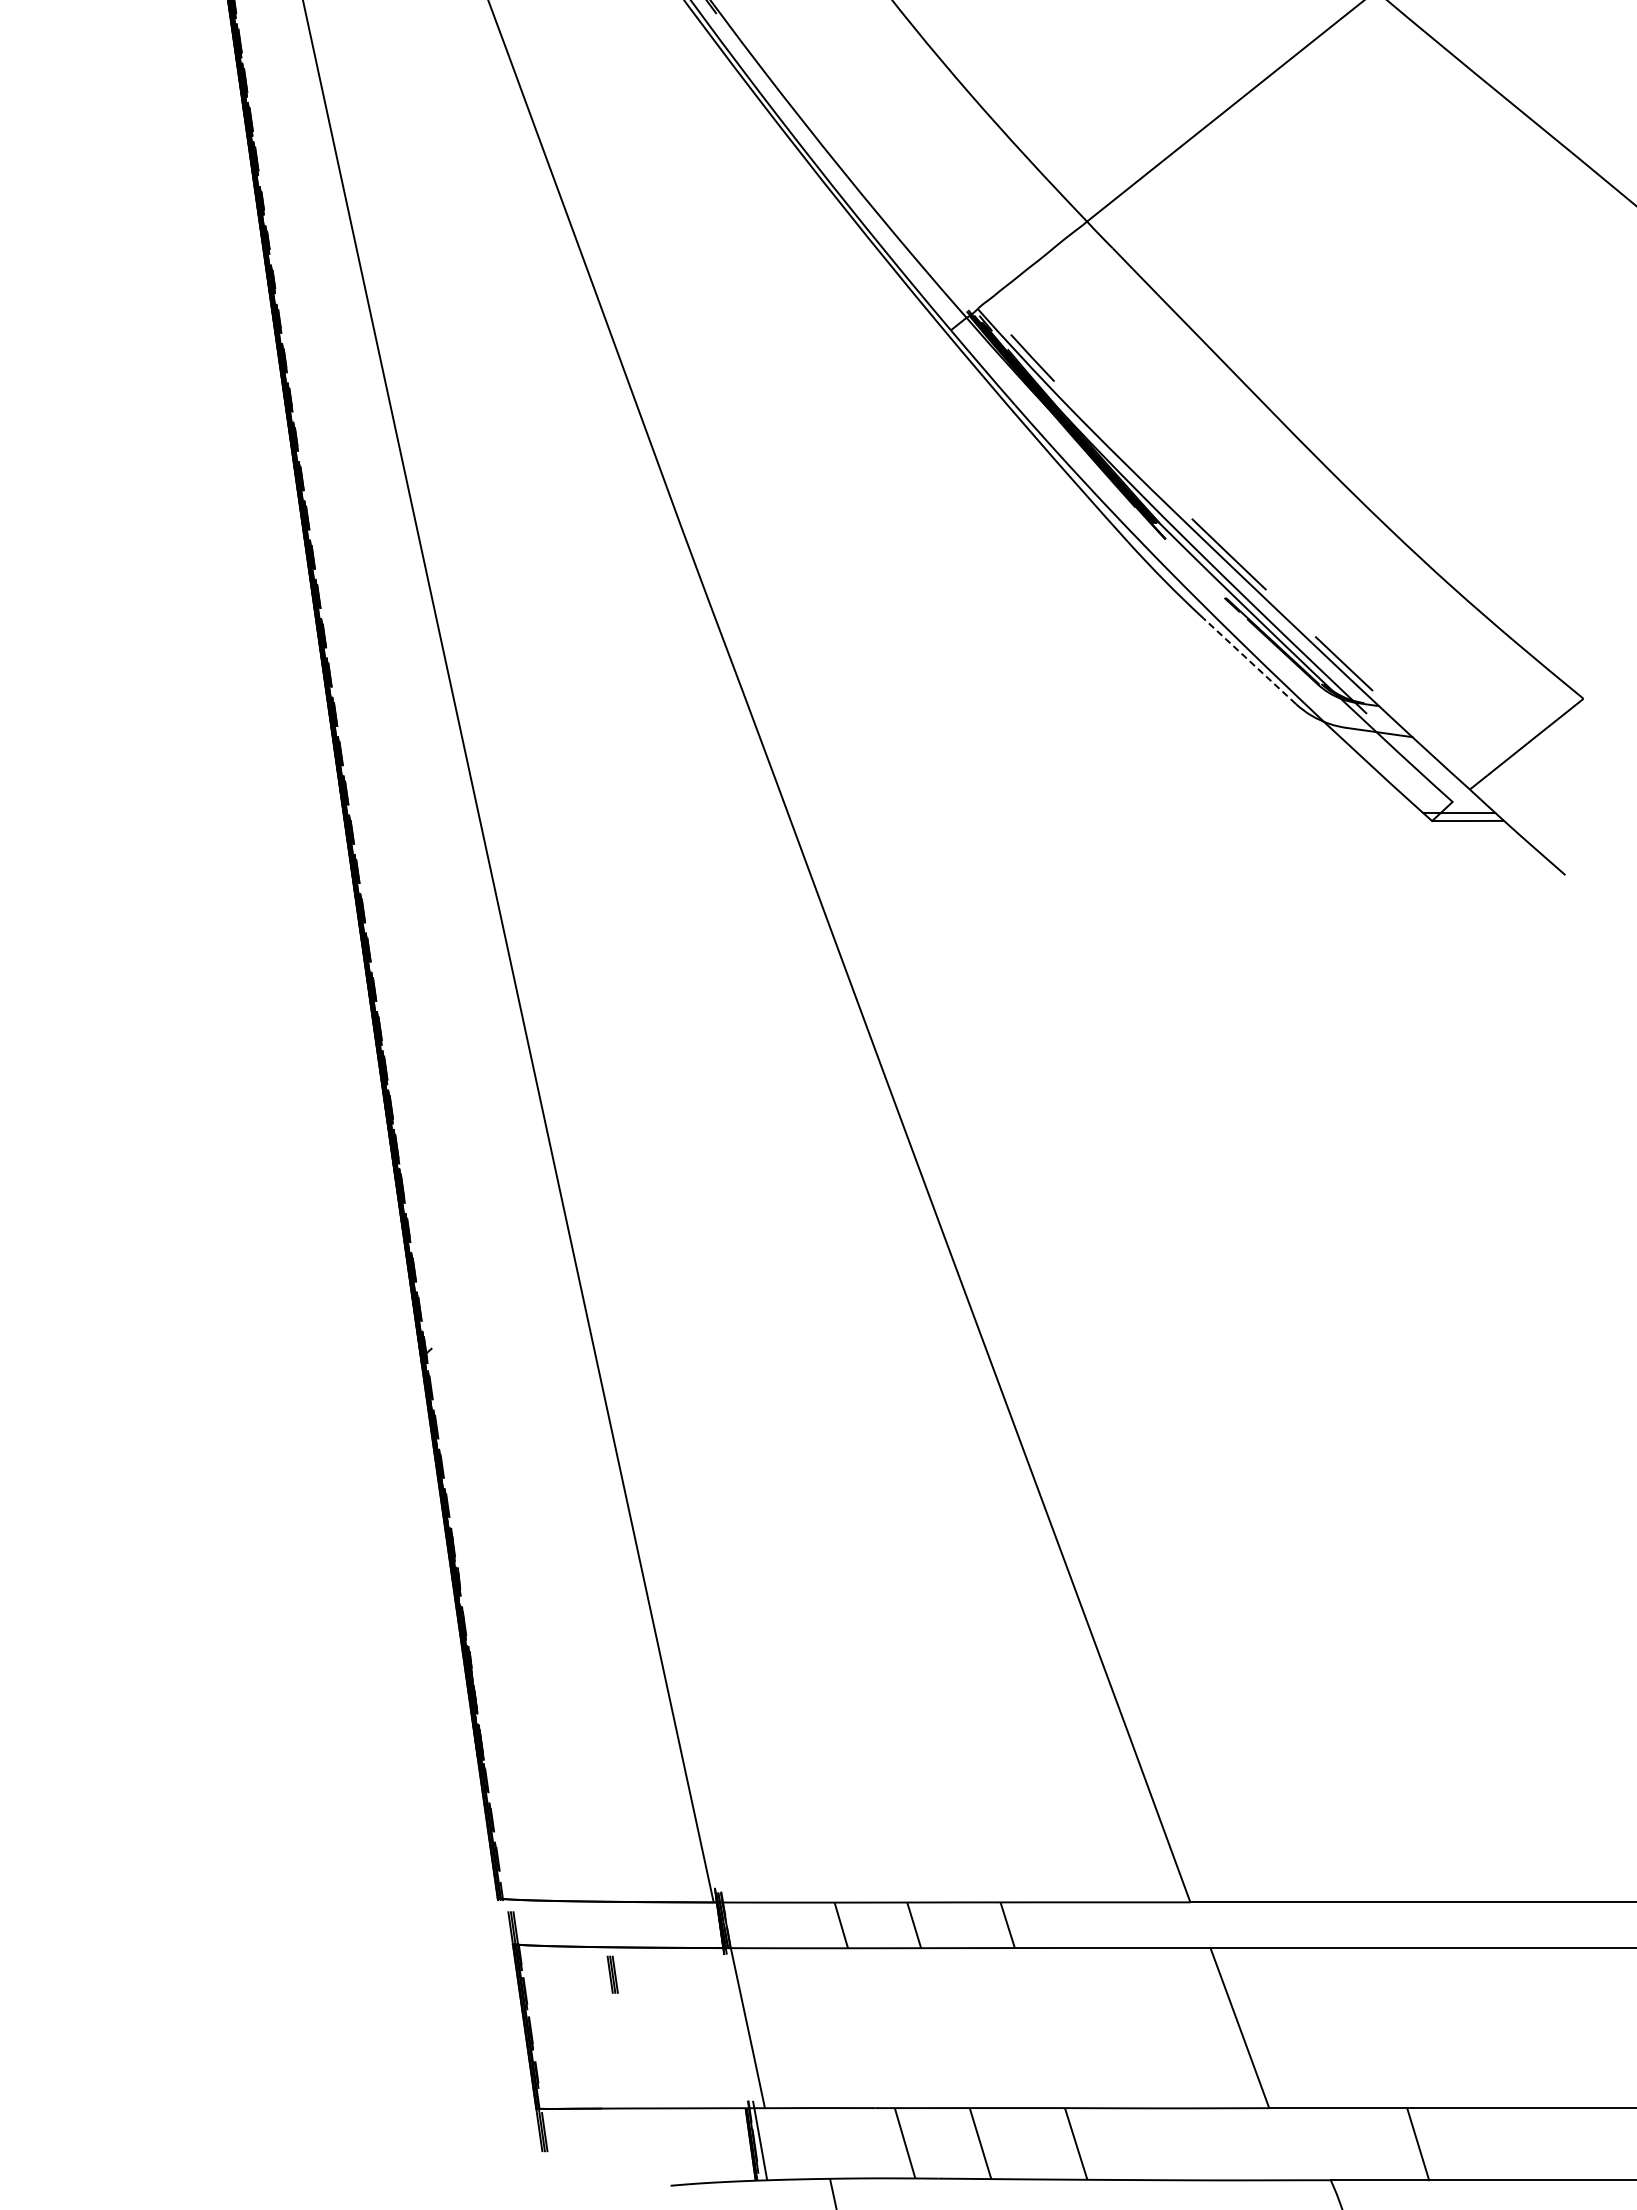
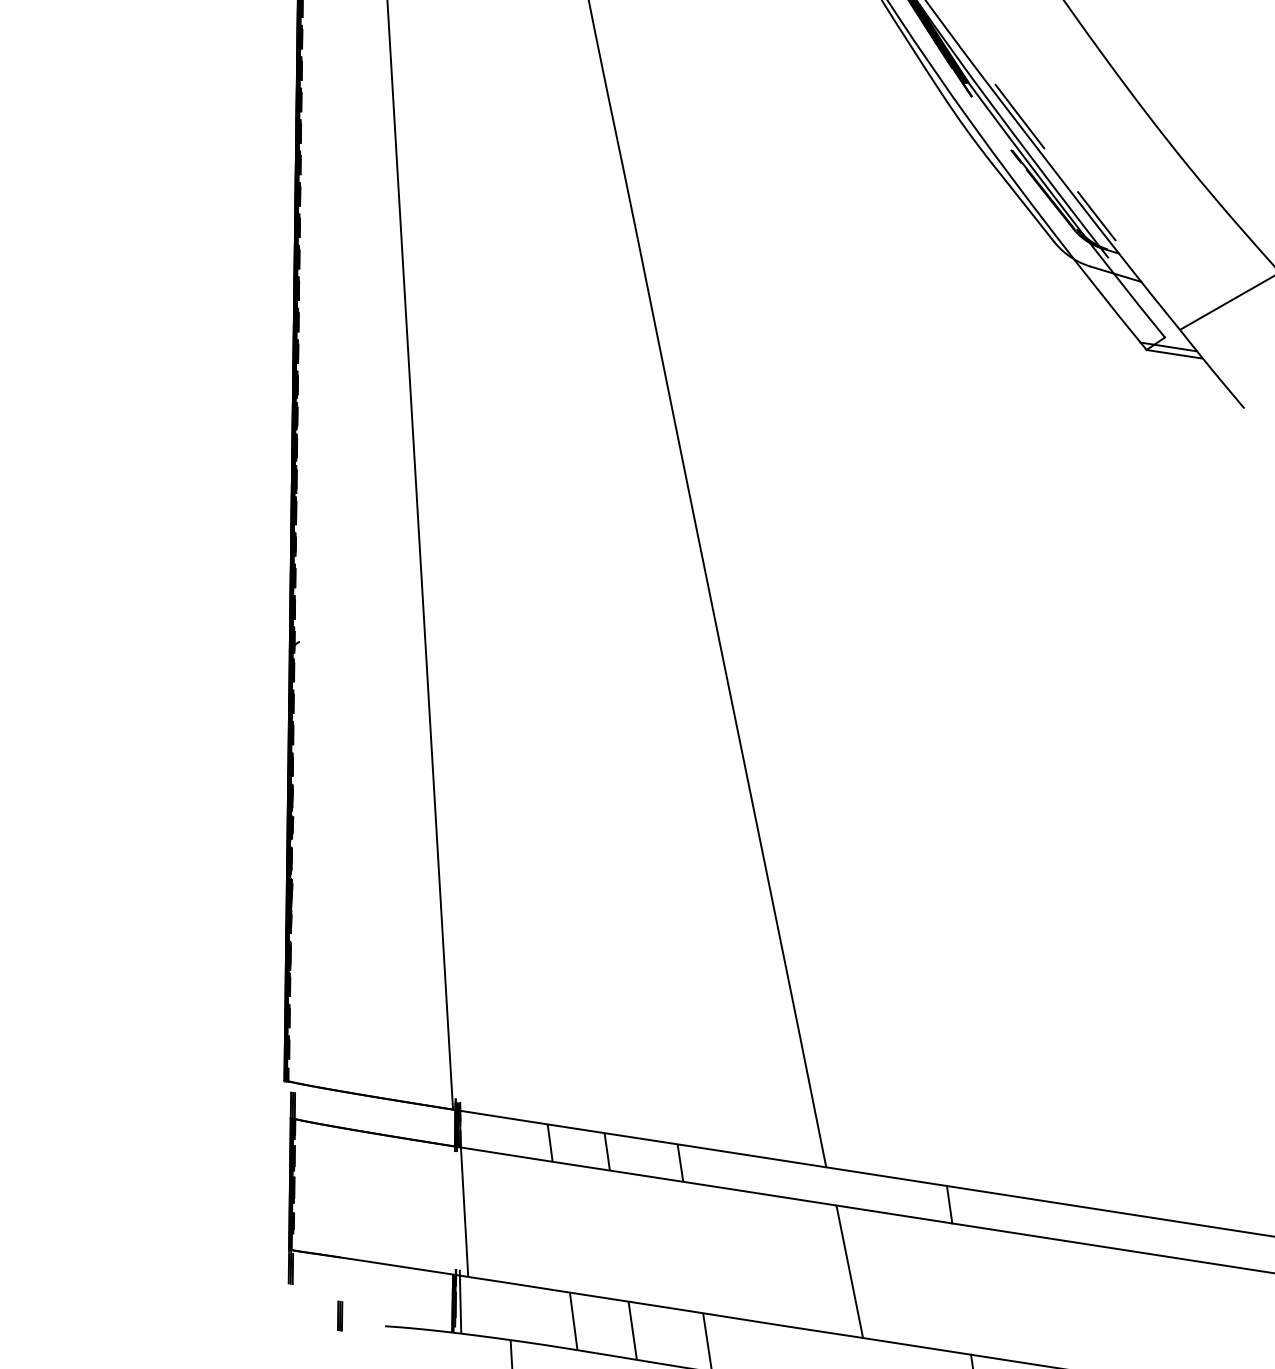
line: (1249, 661) -> (1022, 202), dashed -> solid
line: (1351, 1925) -> (949, 1204), added
part: (612, 1974) -> (339, 1315), moved

